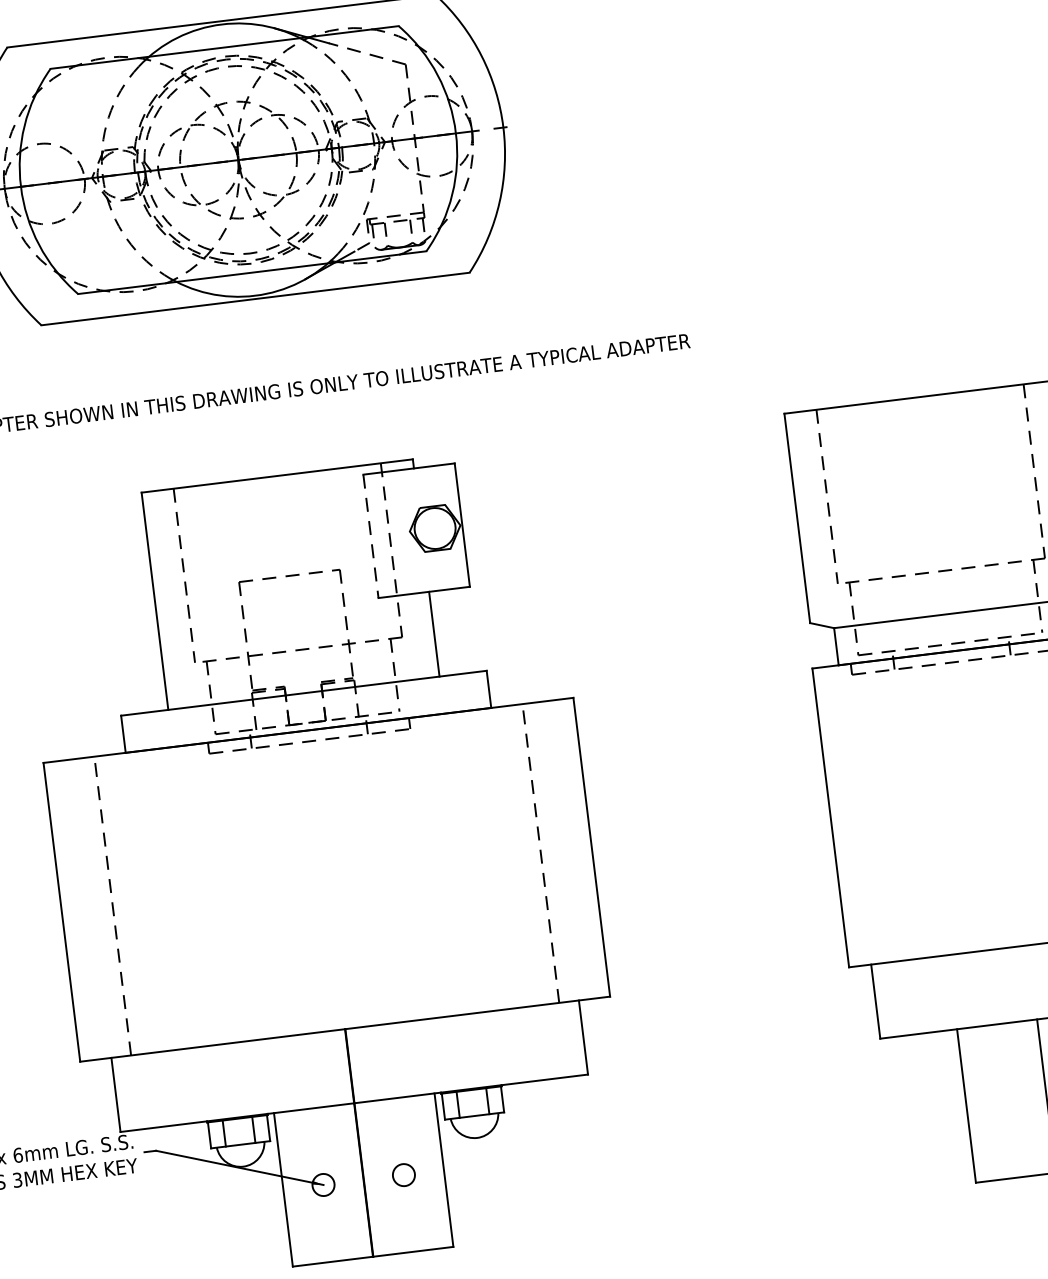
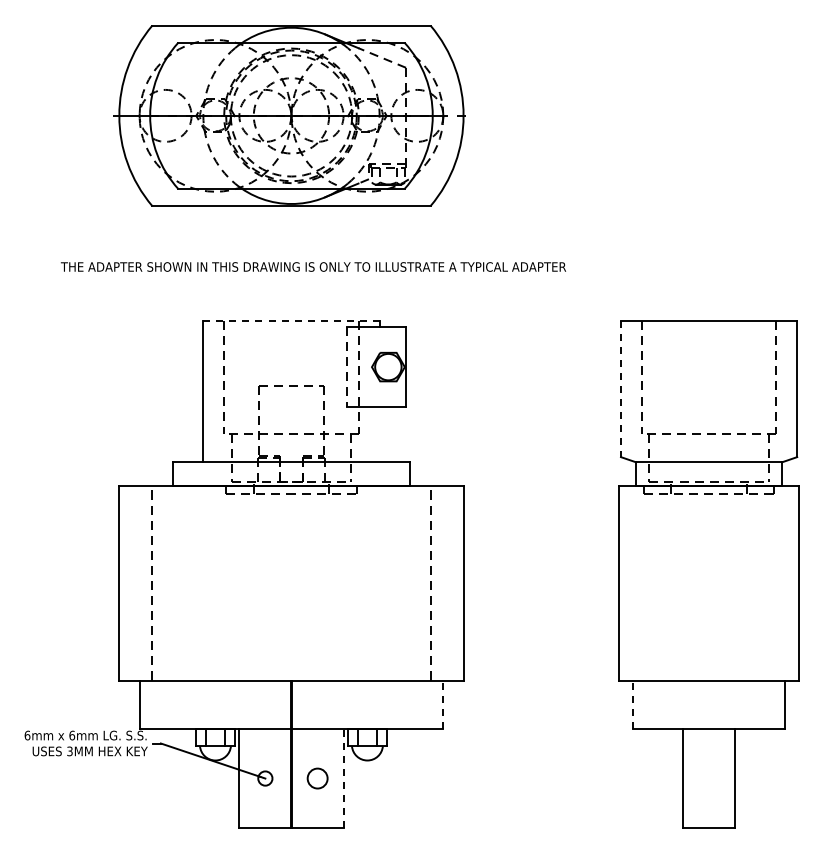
line: (277, 476) -> (291, 321), solid -> dashed
line: (796, 519) -> (620, 389), solid -> dashed
line: (434, 633) -> (379, 434), removed
line: (876, 1001) -> (633, 704), solid -> dashed
line: (583, 1037) -> (443, 704), solid -> dashed
line: (443, 1170) -> (343, 778), solid -> dashed
circle: (403, 1175) -> (317, 778), size x1.4

